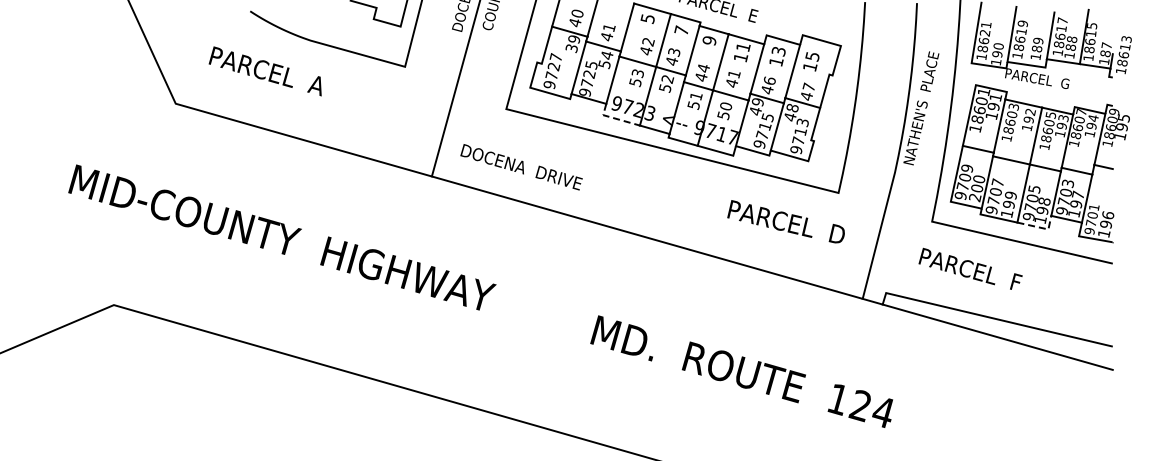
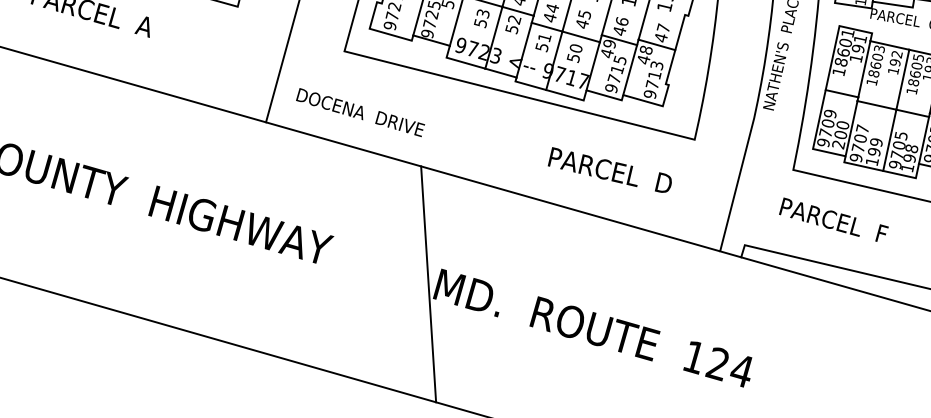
text: (733, 74) -> (583, 14), 41 -> 45
line: (615, 118) -> (459, 61), dashed -> solid
text: (785, 221) -> (609, 169), moved
line: (1040, 227) -> (907, 176), dashed -> solid
line: (586, 330) -> (428, 284), added

